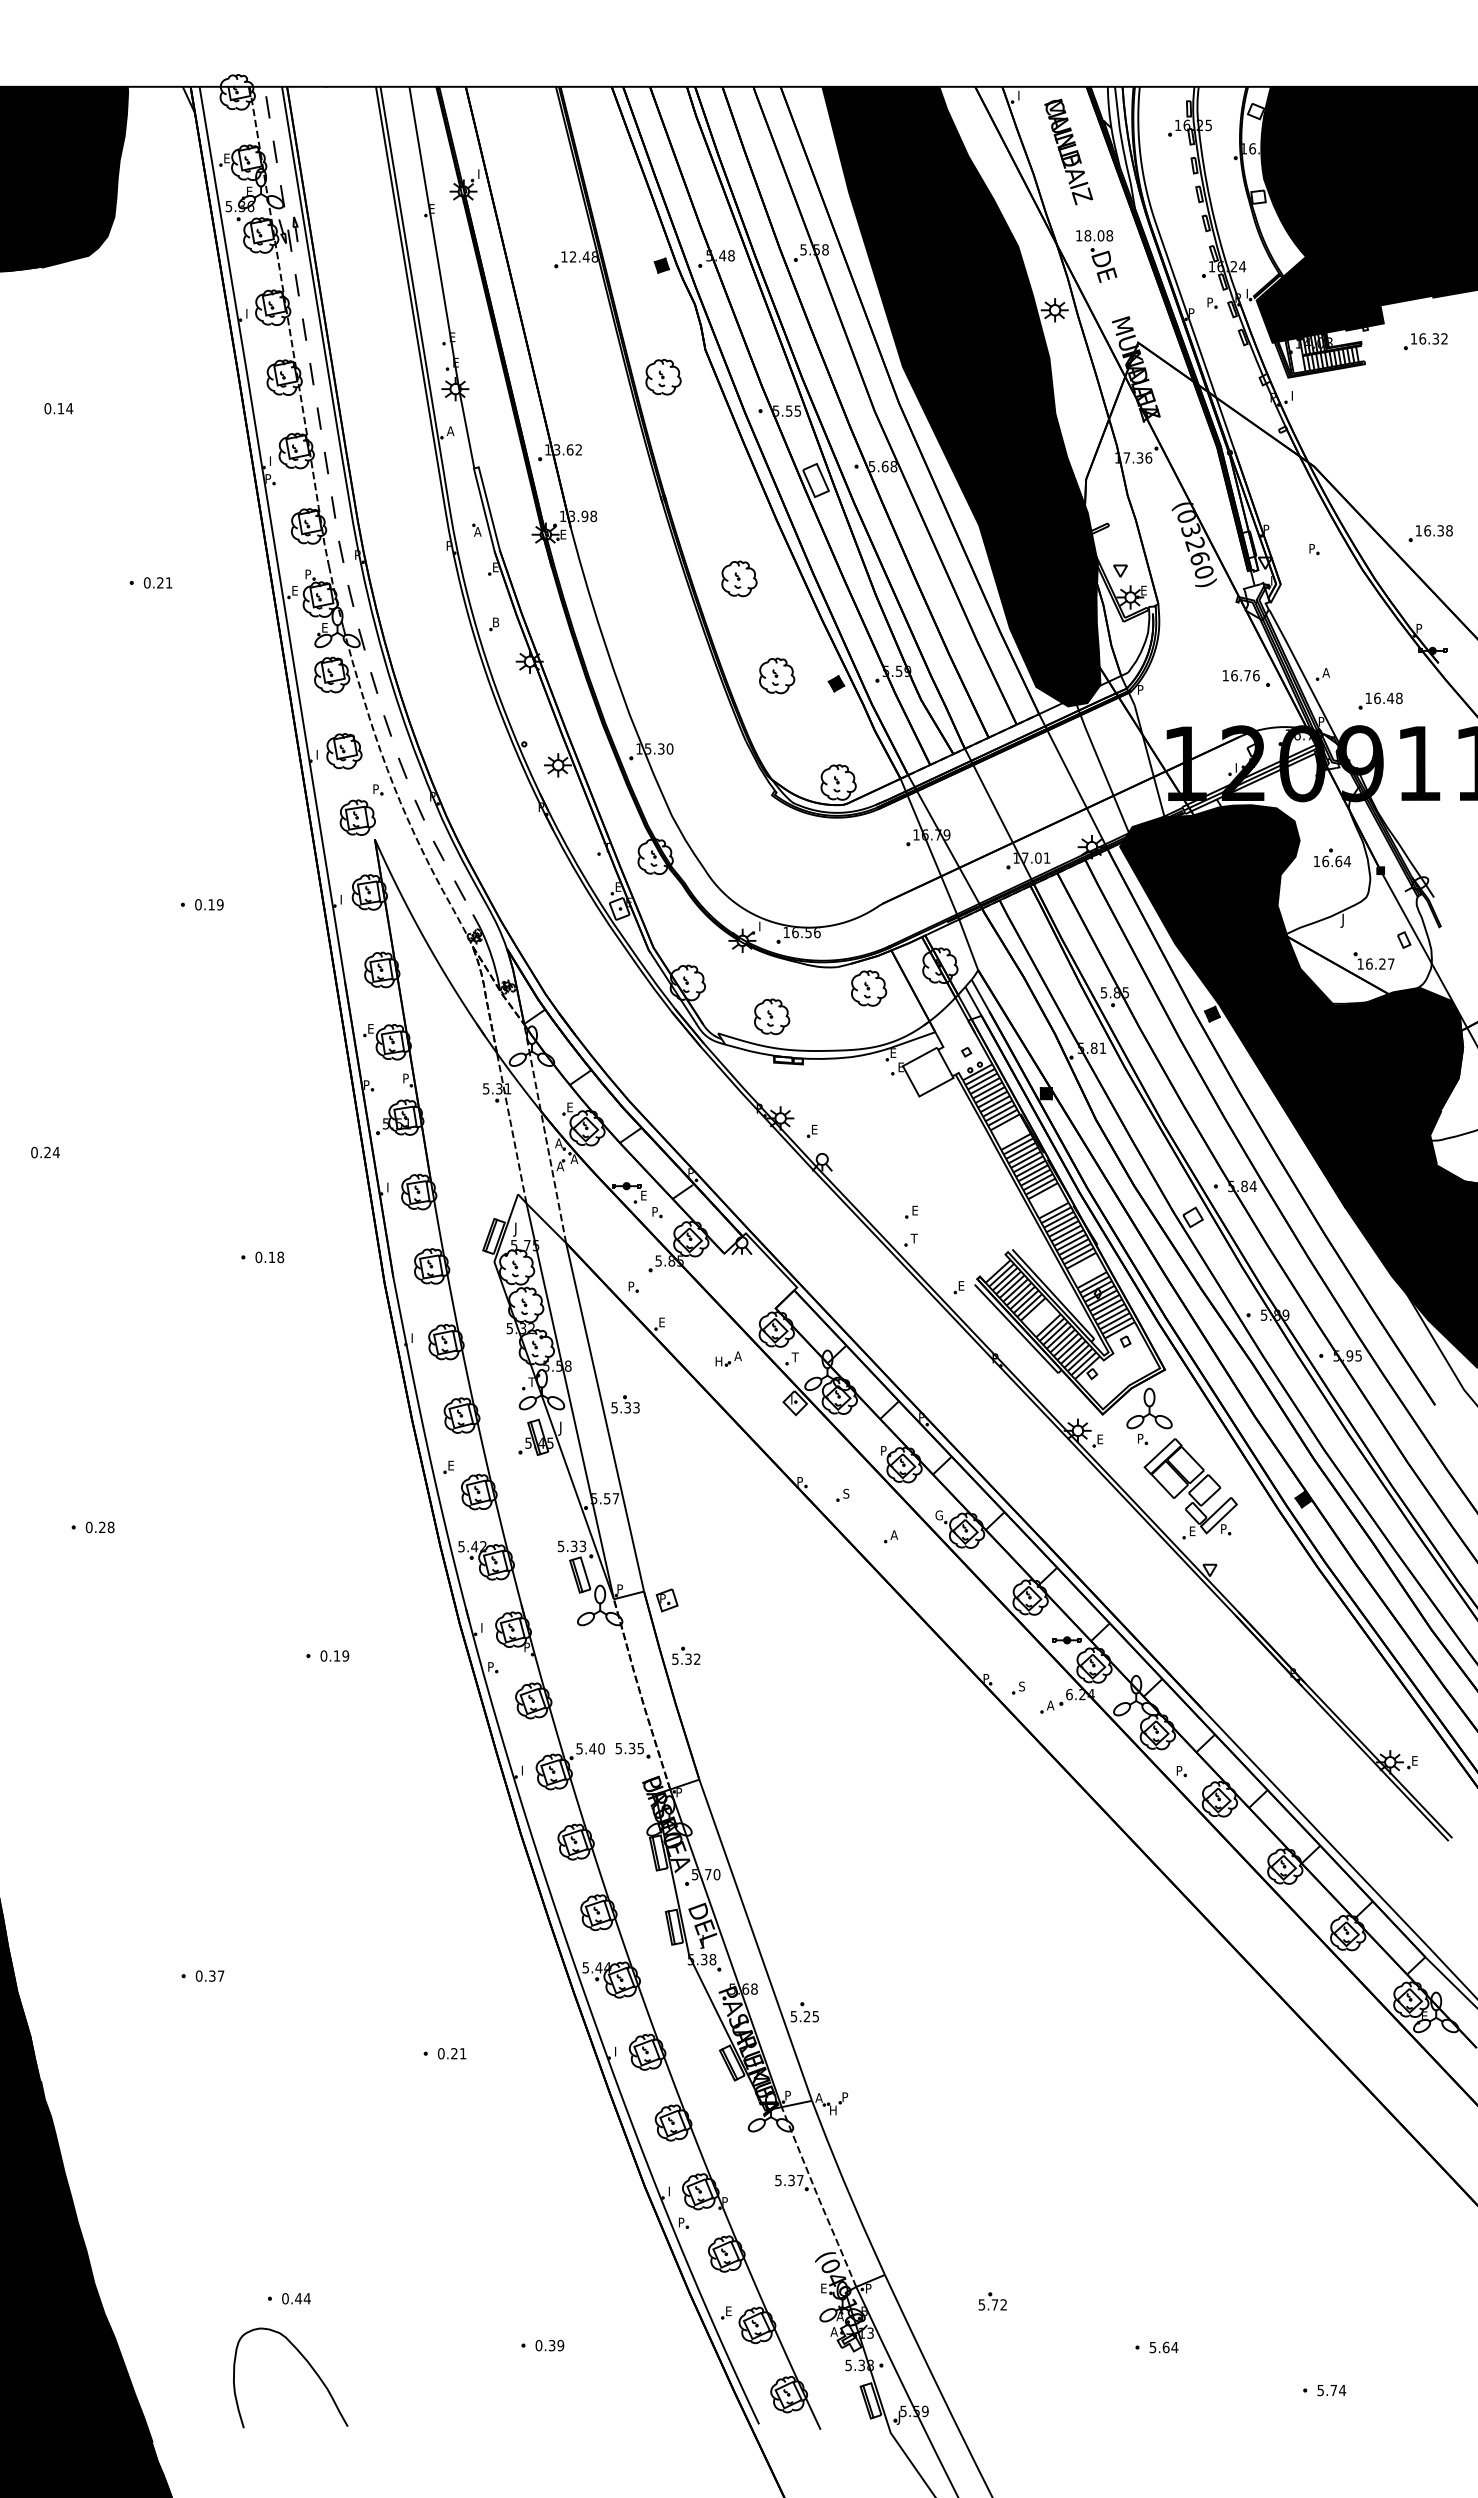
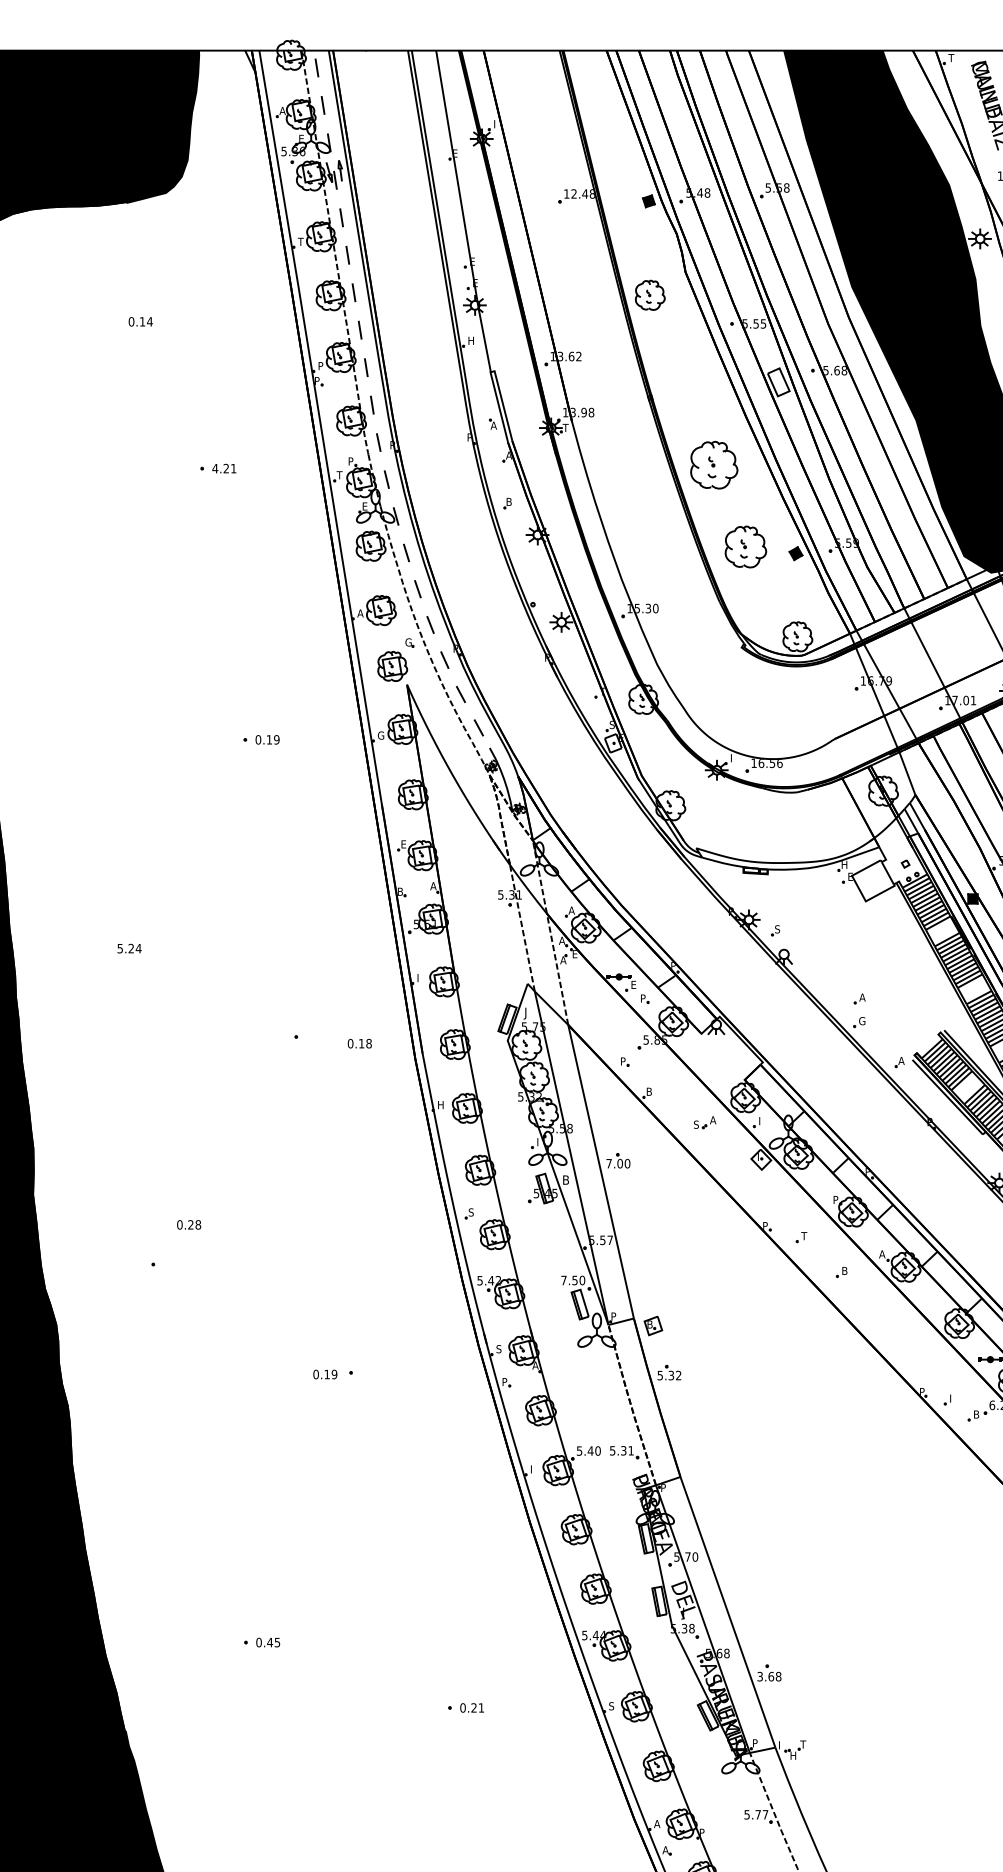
text: (1020, 95) -> (951, 57), I -> T
text: (226, 158) -> (282, 111), E -> A
text: (248, 313) -> (300, 241), I -> T
text: (450, 430) -> (470, 340), A -> H
text: (273, 459) -> (321, 364), I -> P
text: (562, 534) -> (565, 427), E -> T
text: (495, 567) -> (508, 455), E -> A
part: (739, 578) -> (714, 464), size x1.6
text: (146, 582) -> (214, 468), 0.21 -> 4.21
text: (294, 590) -> (339, 475), E -> T
part: (777, 675) -> (746, 546), size x1.4
text: (319, 754) -> (360, 613), I -> A
text: (376, 789) -> (408, 642), P -> G
text: (618, 886) -> (612, 724), E -> S
text: (343, 899) -> (380, 735), I -> G
part: (869, 988) -> (823, 810), removed
part: (772, 1016) -> (742, 833), removed
text: (894, 1052) -> (844, 864), E -> H
text: (405, 1078) -> (432, 886), P -> A
text: (367, 1084) -> (400, 891), P -> B
text: (569, 1107) -> (571, 910), E -> A
text: (814, 1129) -> (777, 929), E -> S
text: (34, 1152) -> (120, 948), 0.24 -> 5.24
text: (574, 1158) -> (575, 953), A -> E
text: (915, 1210) -> (862, 997), E -> A
text: (914, 1238) -> (861, 1021), T -> G
text: (269, 1257) -> (359, 1043), moved
text: (961, 1285) -> (901, 1060), E -> A
text: (664, 1322) -> (651, 1091), E -> B
text: (415, 1337) -> (441, 1104), I -> H
text: (794, 1357) -> (760, 1121), T -> I
text: (718, 1361) -> (696, 1124), H -> S
text: (531, 1381) -> (539, 1141), T -> I
text: (625, 1407) -> (618, 1163), 5.33 -> 7.00
text: (562, 1428) -> (565, 1181), J -> B
text: (451, 1465) -> (471, 1212), E -> S
text: (845, 1493) -> (803, 1235), S -> T
text: (938, 1515) -> (881, 1254), G -> A
text: (99, 1527) -> (188, 1224), moved
text: (894, 1534) -> (844, 1270), A -> B
text: (571, 1546) -> (572, 1280), 5.33 -> 7.50
text: (663, 1598) -> (650, 1324), P -> B
text: (483, 1627) -> (498, 1348), I -> S
text: (527, 1647) -> (535, 1365), P -> A
text: (334, 1655) -> (325, 1374), moved
text: (1021, 1686) -> (951, 1398), S -> I
text: (1050, 1705) -> (976, 1414), A -> B
text: (640, 1748) -> (630, 1450), 5.35 -> 5.31
text: (216, 1975) -> (273, 1642), 0.37 -> 0.45
text: (805, 2016) -> (769, 1676), 5.25 -> 3.68
text: (617, 2051) -> (611, 1706), I -> S
text: (844, 2096) -> (802, 1743), P -> T
text: (818, 2097) -> (780, 1744), A -> I
text: (791, 2180) -> (758, 1814), 5.37 -> 5.77
text: (671, 2191) -> (657, 1824), I -> A
text: (681, 2222) -> (665, 1850), P -> A

